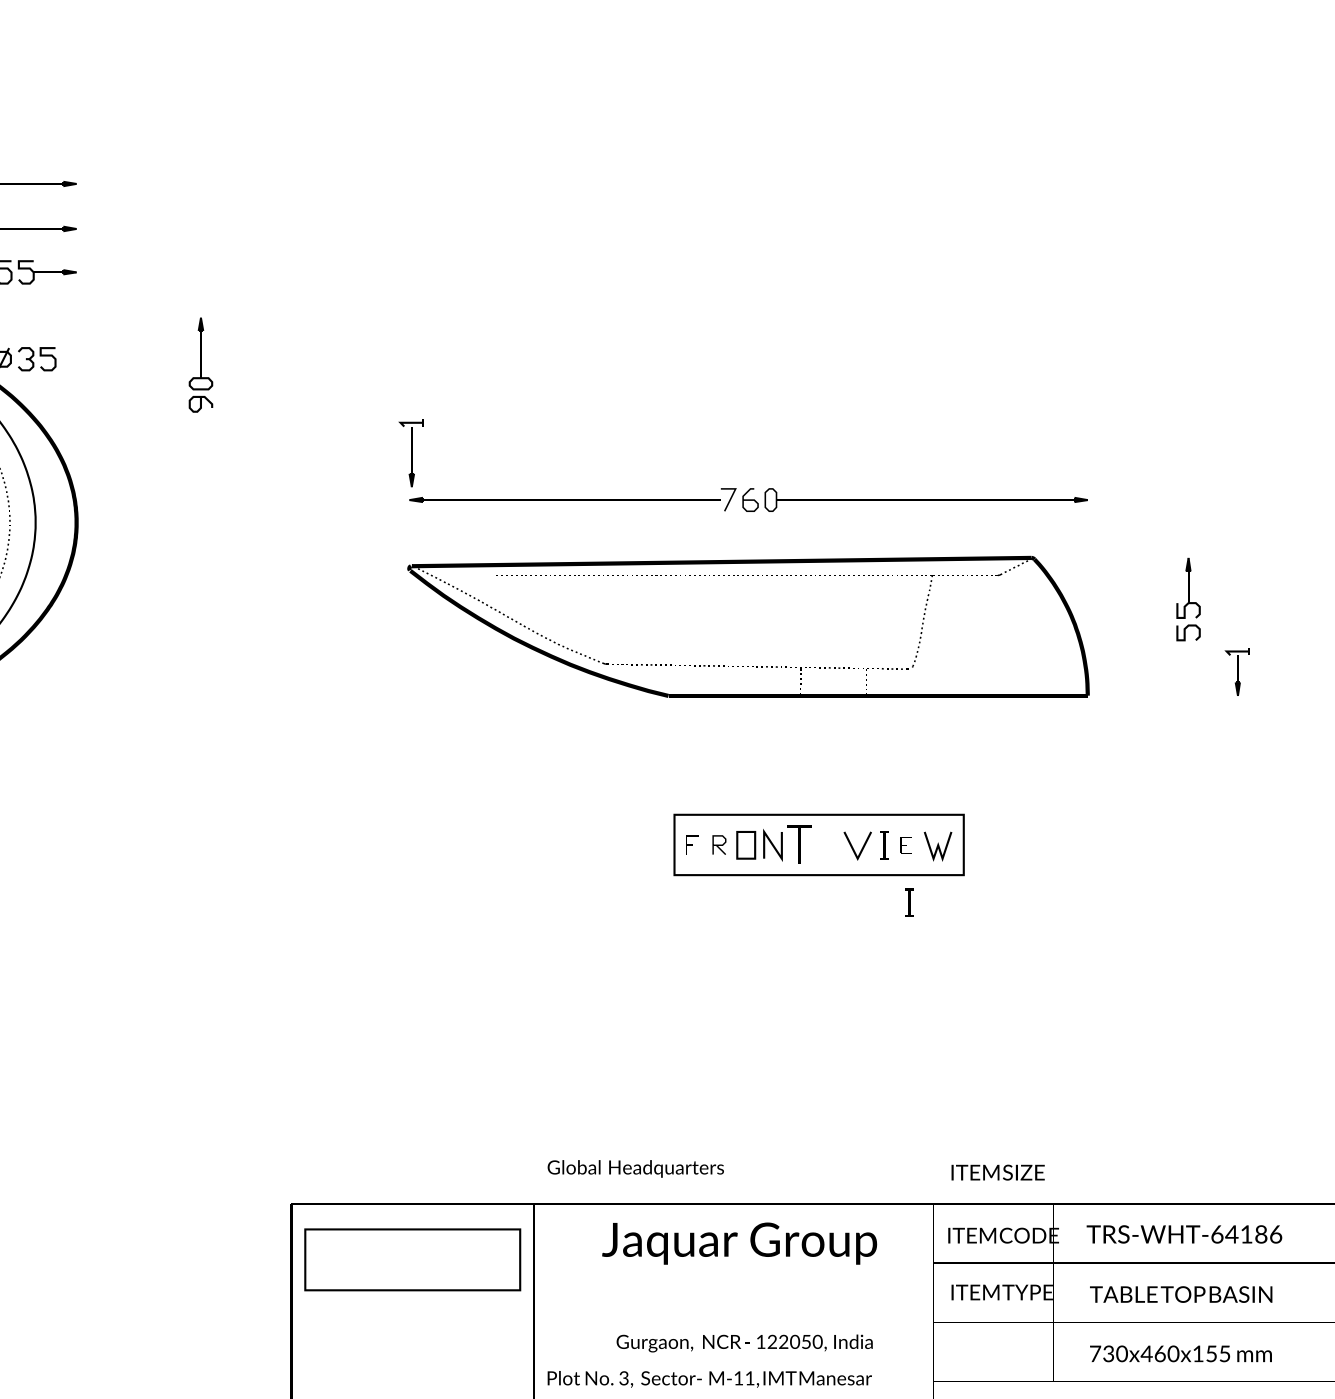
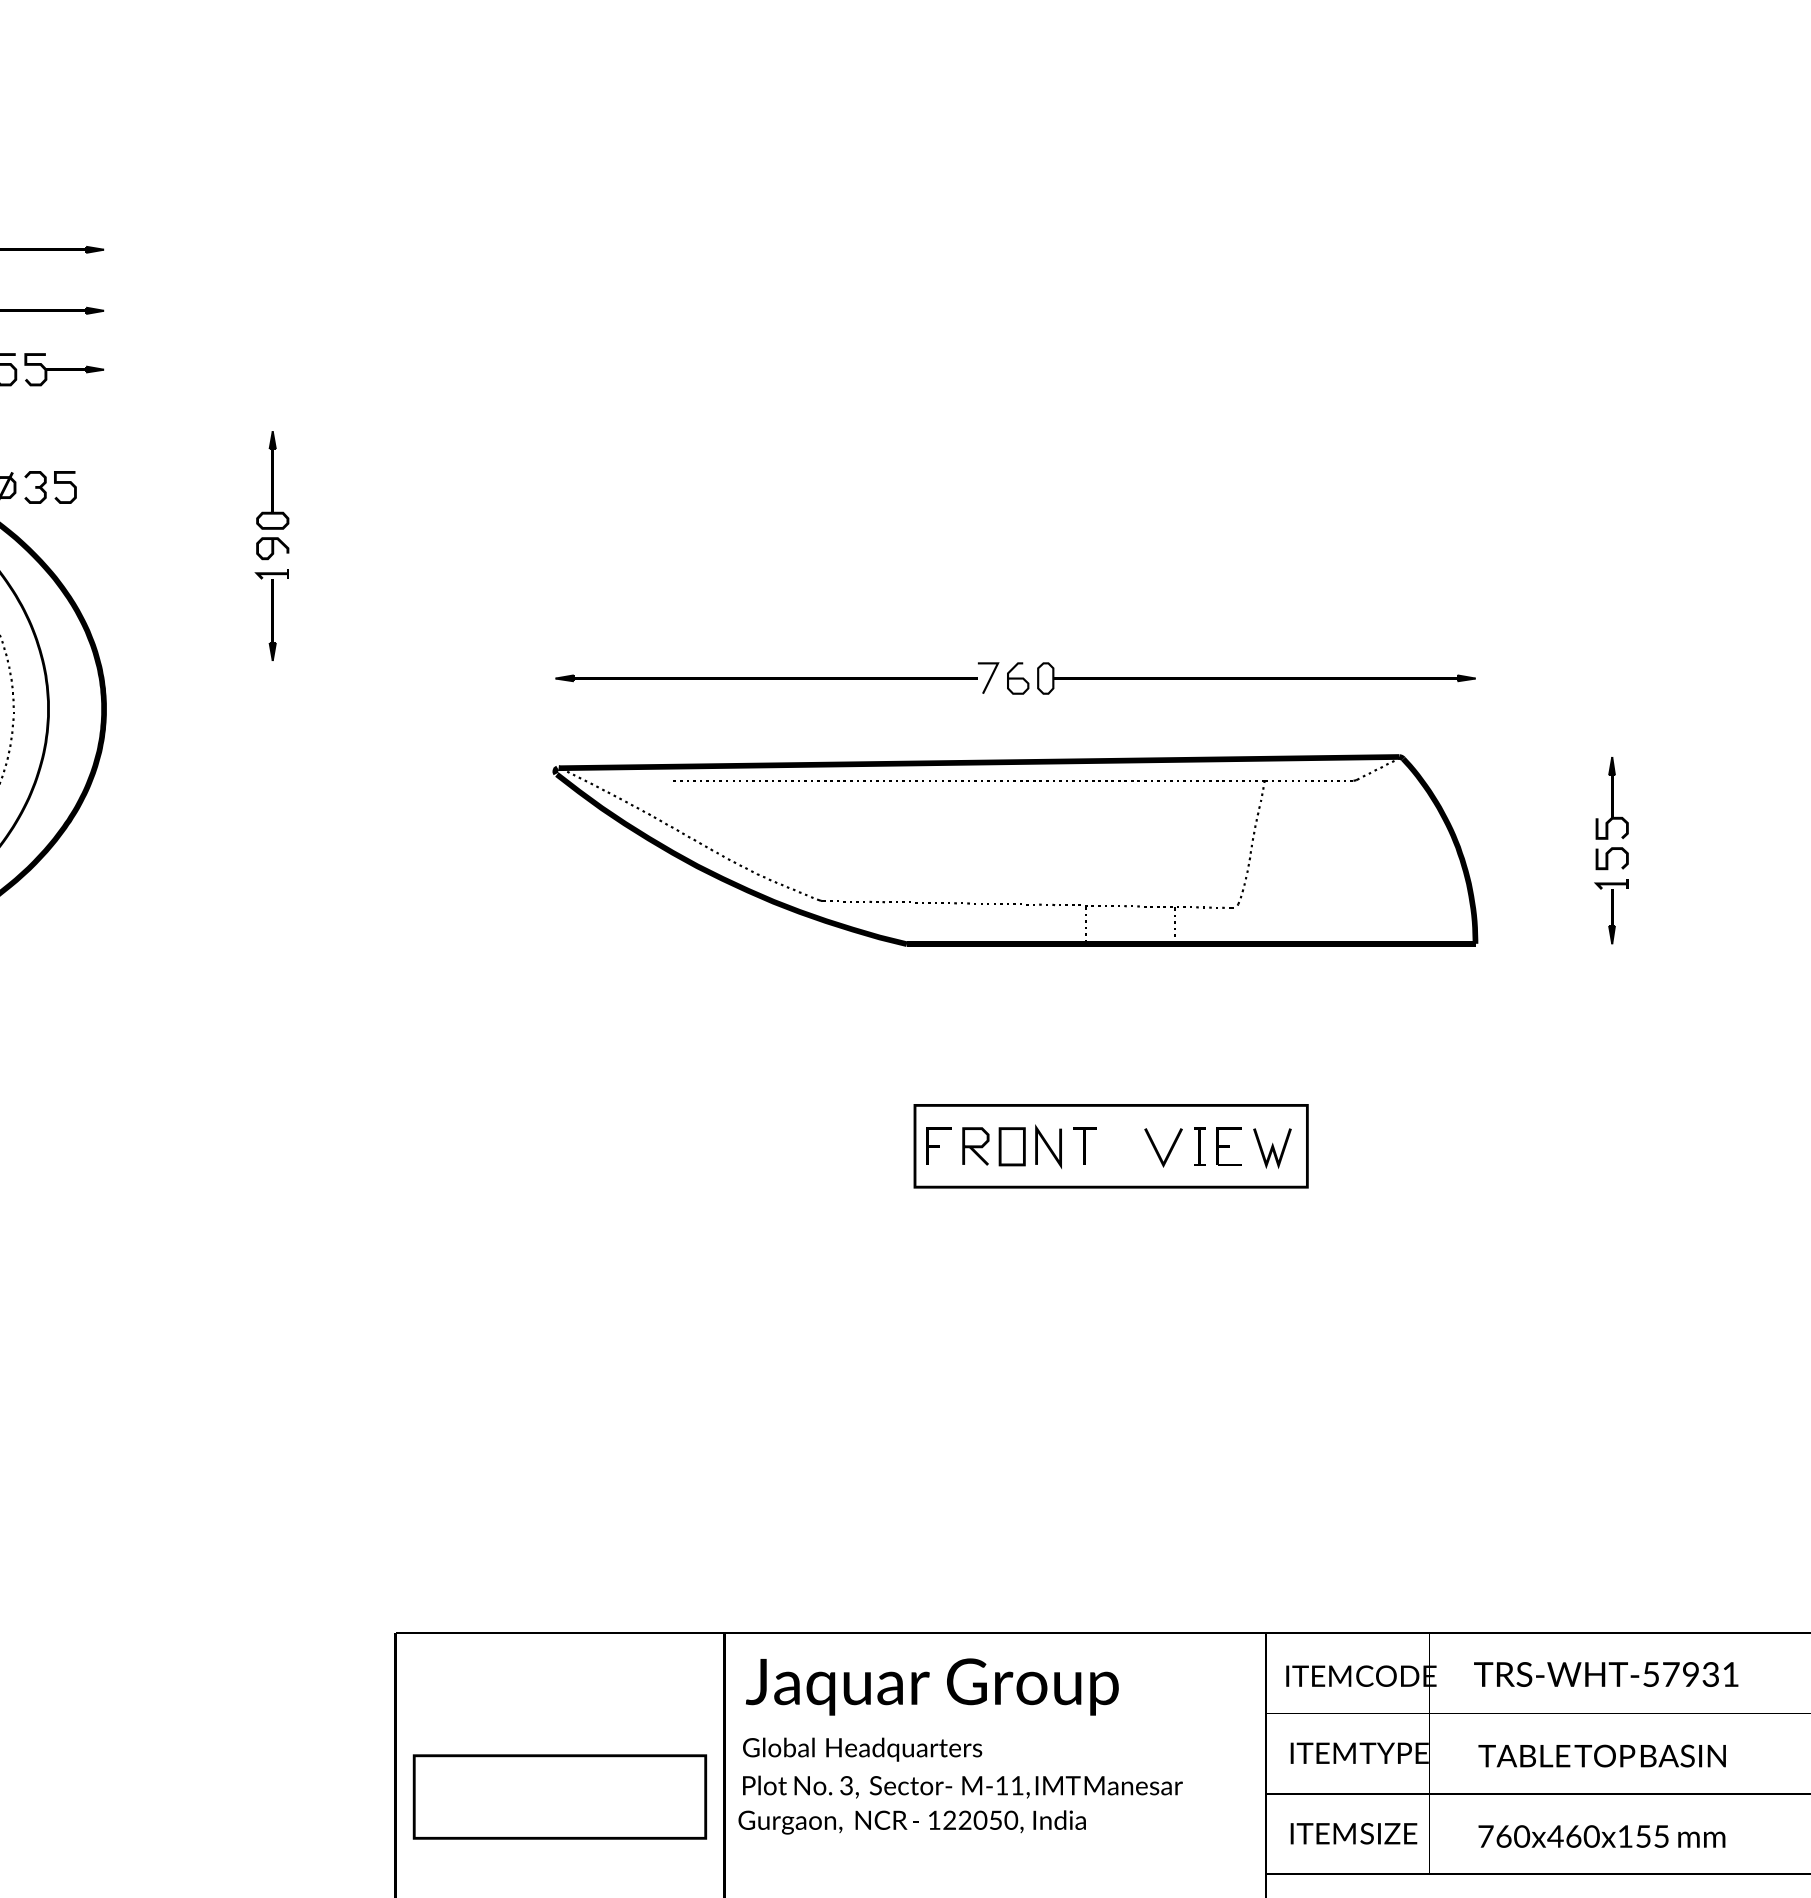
part: (410, 452) -> (271, 614), moved
part: (1237, 671) -> (1611, 911), moved
part: (691, 844) -> (938, 1145), size x1.43
part: (799, 844) -> (1084, 1145), size x0.71
part: (719, 845) -> (975, 1146), size x1.43
part: (905, 845) -> (1228, 1146), size x1.67
part: (909, 902) -> (1233, 1224), removed
text: (635, 1168) -> (862, 1749), moved
text: (997, 1172) -> (1353, 1833), moved
text: (1247, 1234) -> (1691, 1674), TRS-WHT-64186 -> TRS-WHT-57931
text: (739, 1243) -> (932, 1686), moved
part: (412, 1259) -> (559, 1796), moved
text: (744, 1343) -> (911, 1822), moved
text: (1108, 1353) -> (1503, 1836), 730x460x155 -> 760x460x155
text: (709, 1378) -> (962, 1786), moved

